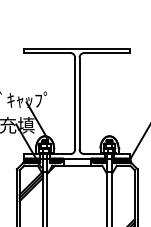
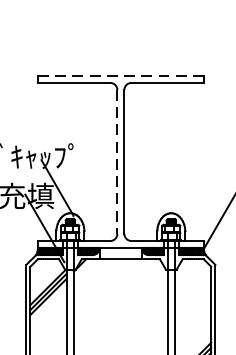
line: (77, 48) -> (121, 75), solid -> dashed
line: (75, 103) -> (118, 161), solid -> dashed

